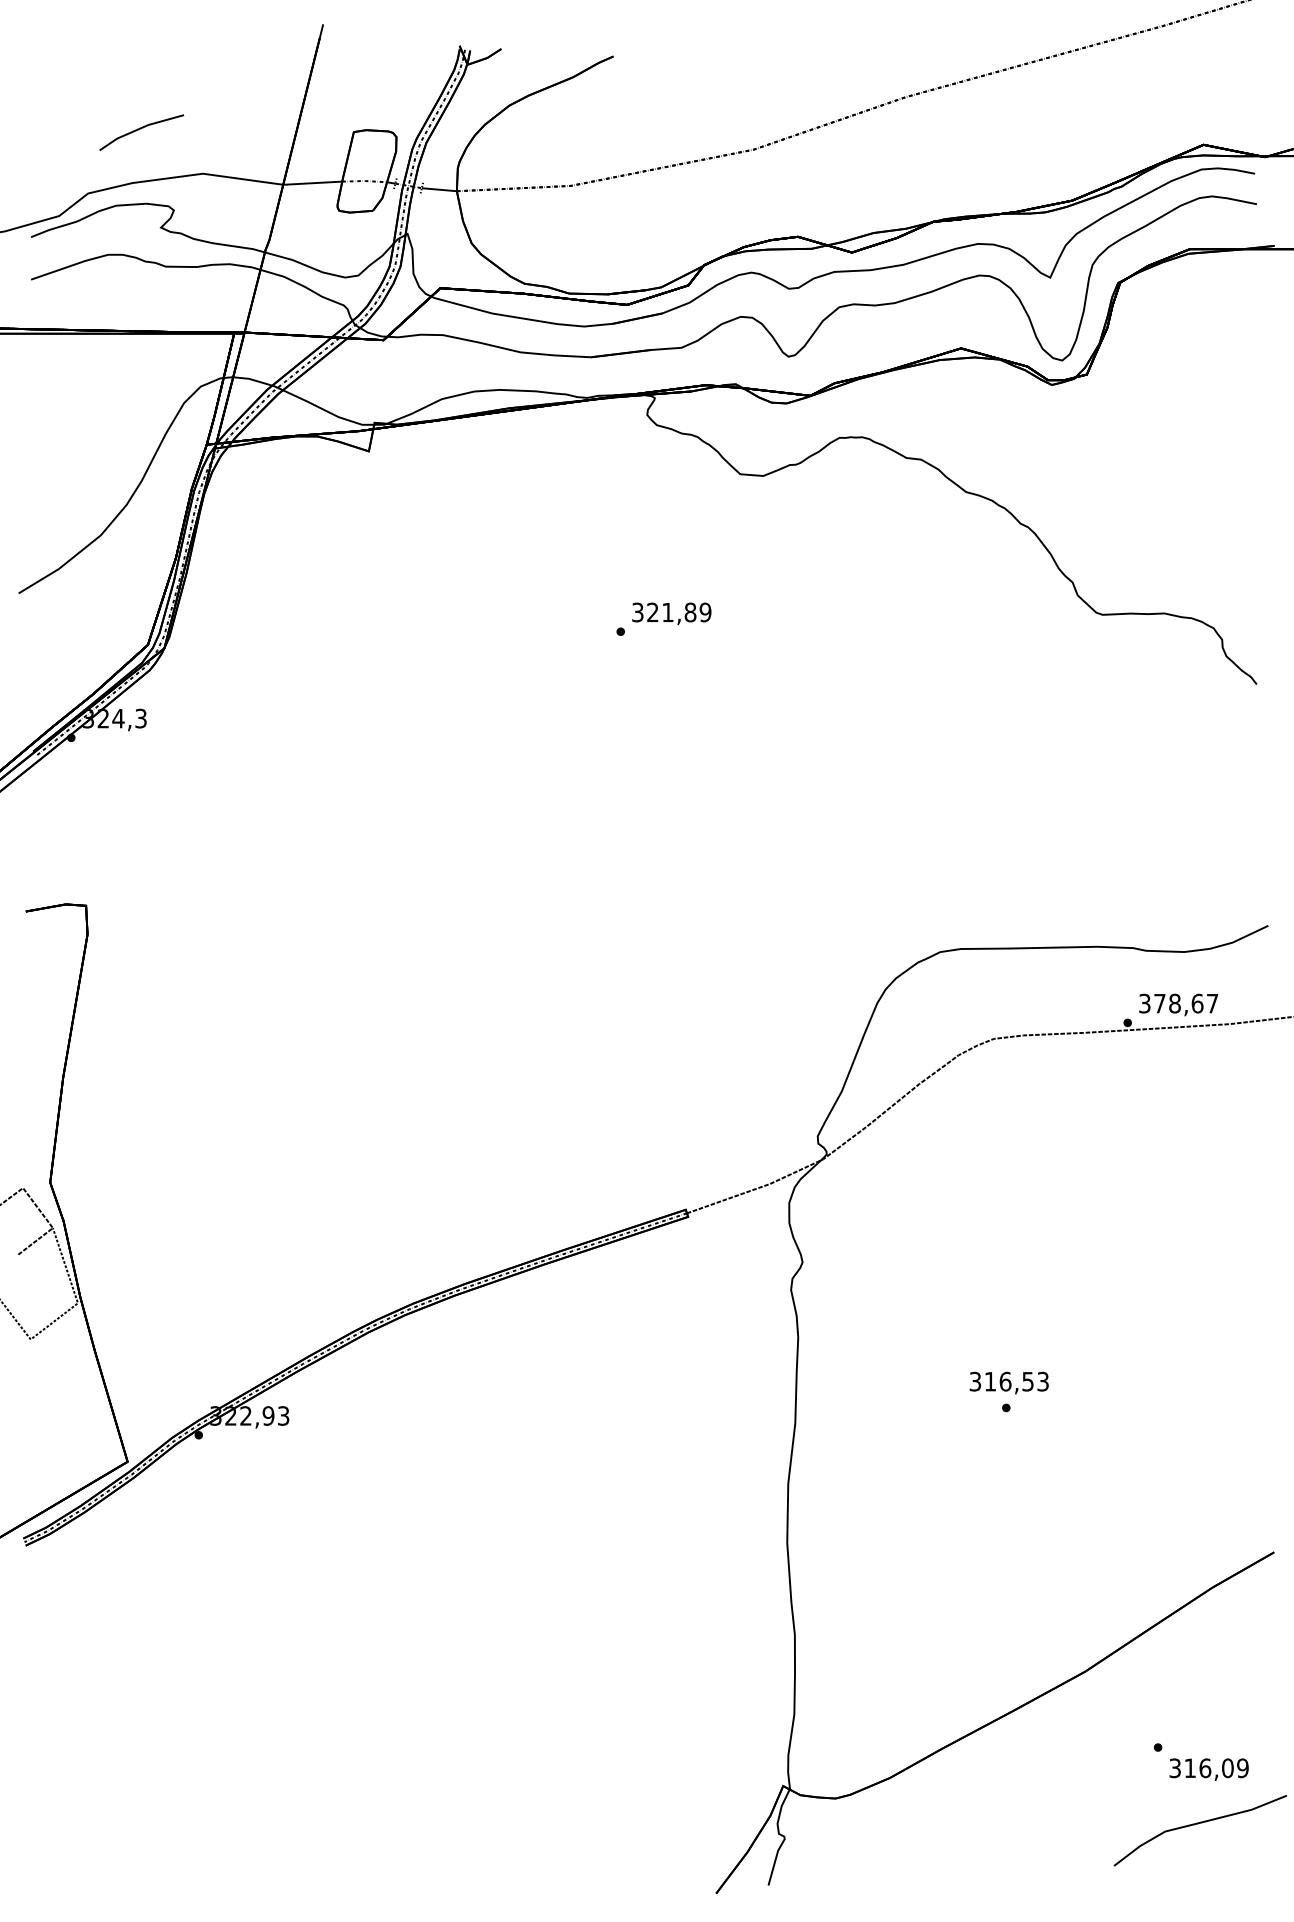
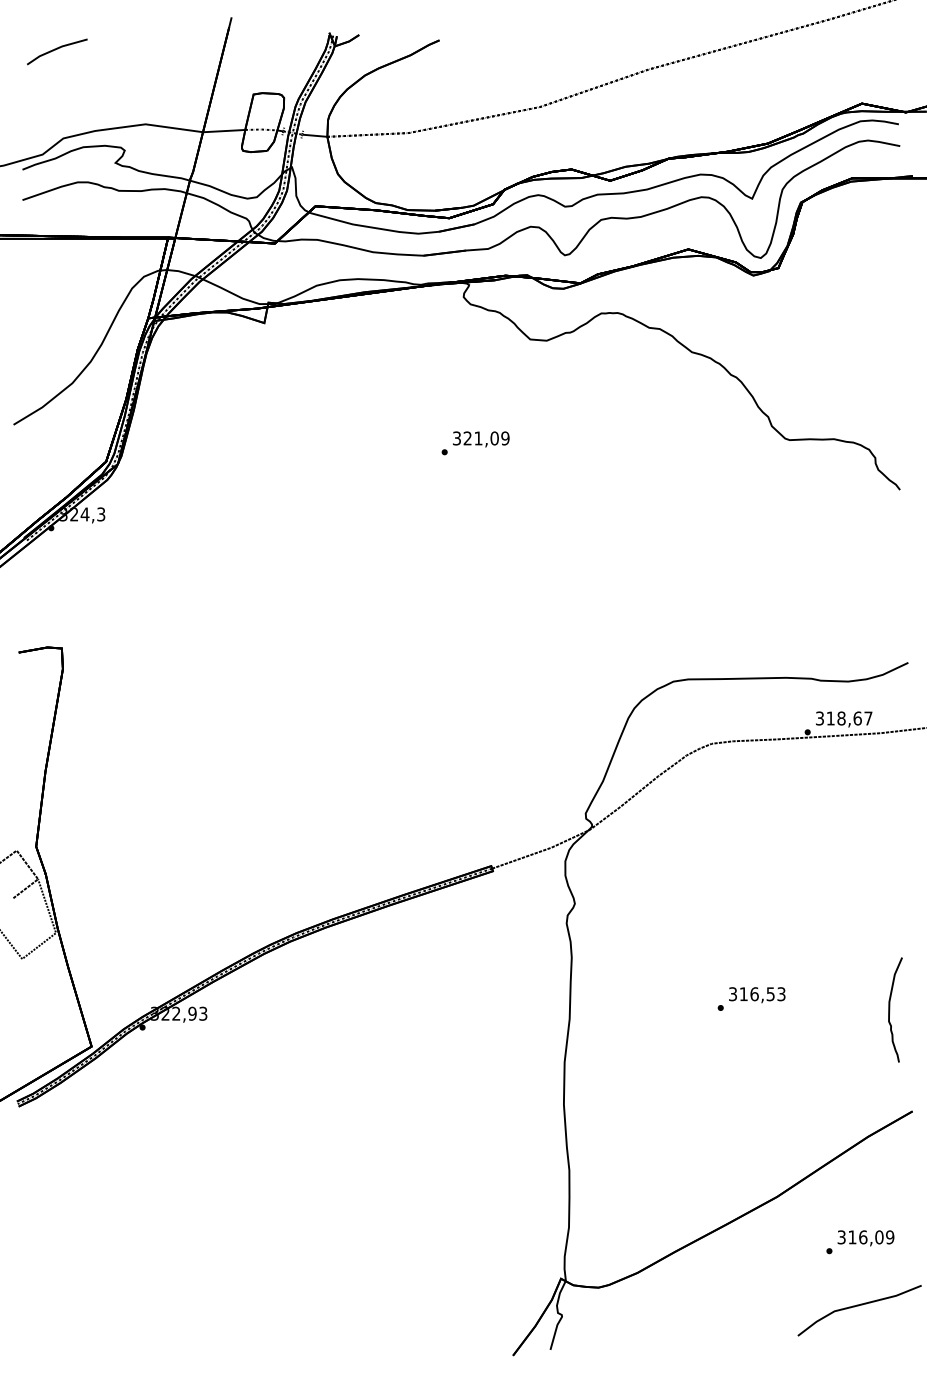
line: (140, 129) -> (56, 49), moved
text: (690, 612) -> (494, 438), 321,89 -> 321,09
text: (1159, 1003) -> (830, 718), 378,67 -> 318,67
text: (1008, 1382) -> (756, 994), moved
curve: (1242, 1410) -> (889, 1009), added
text: (1208, 1769) -> (865, 1238), moved

